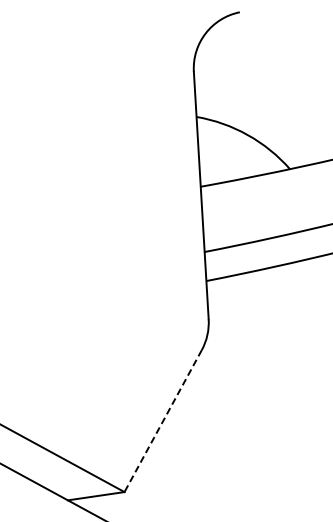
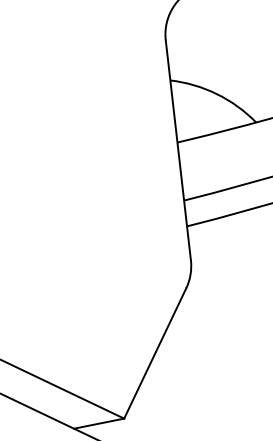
line: (163, 421) -> (155, 353), dashed -> solid

